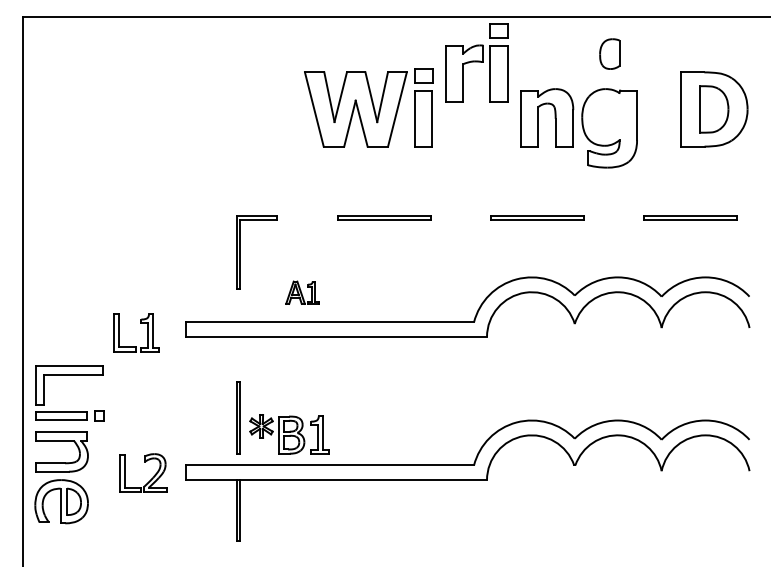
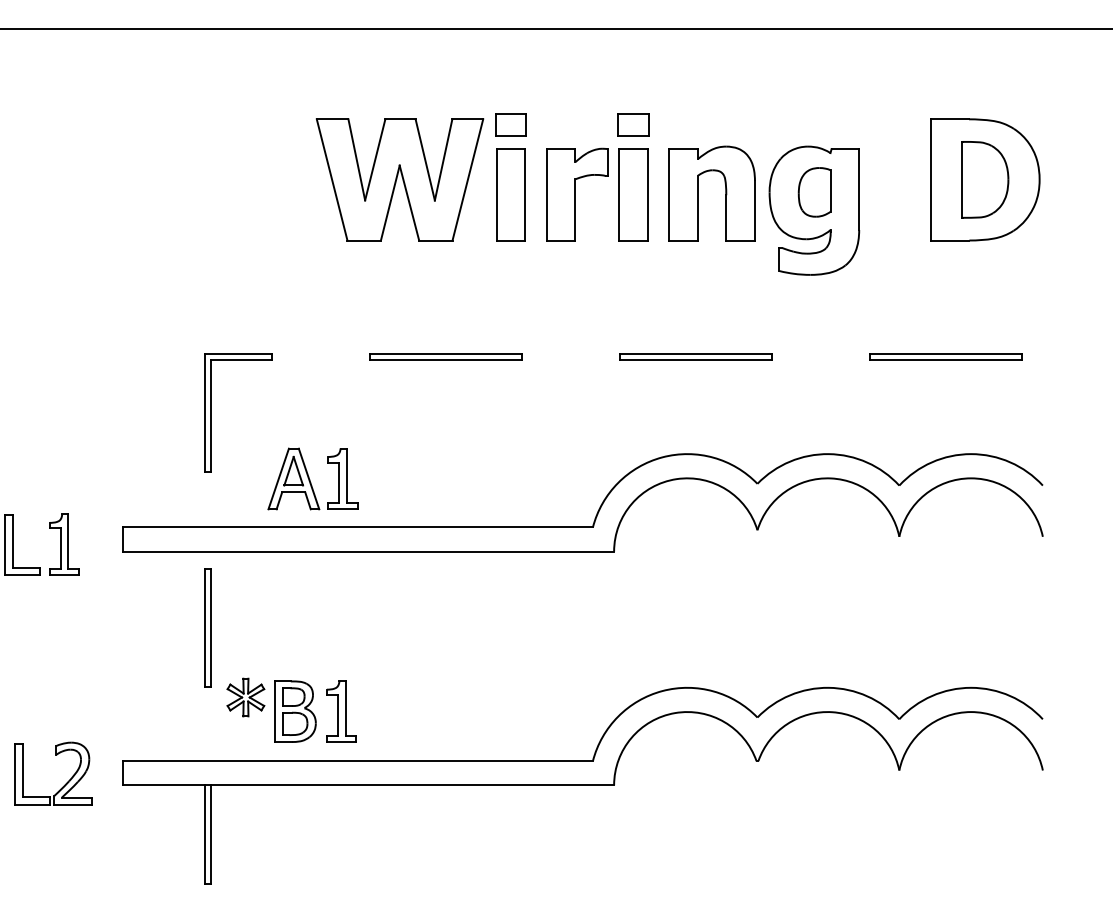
part: (609, 53) -> (814, 191), moved
part: (476, 62) -> (596, 176), moved
part: (302, 292) -> (312, 478), size x1.67
line: (237, 417) -> (206, 627), moved

